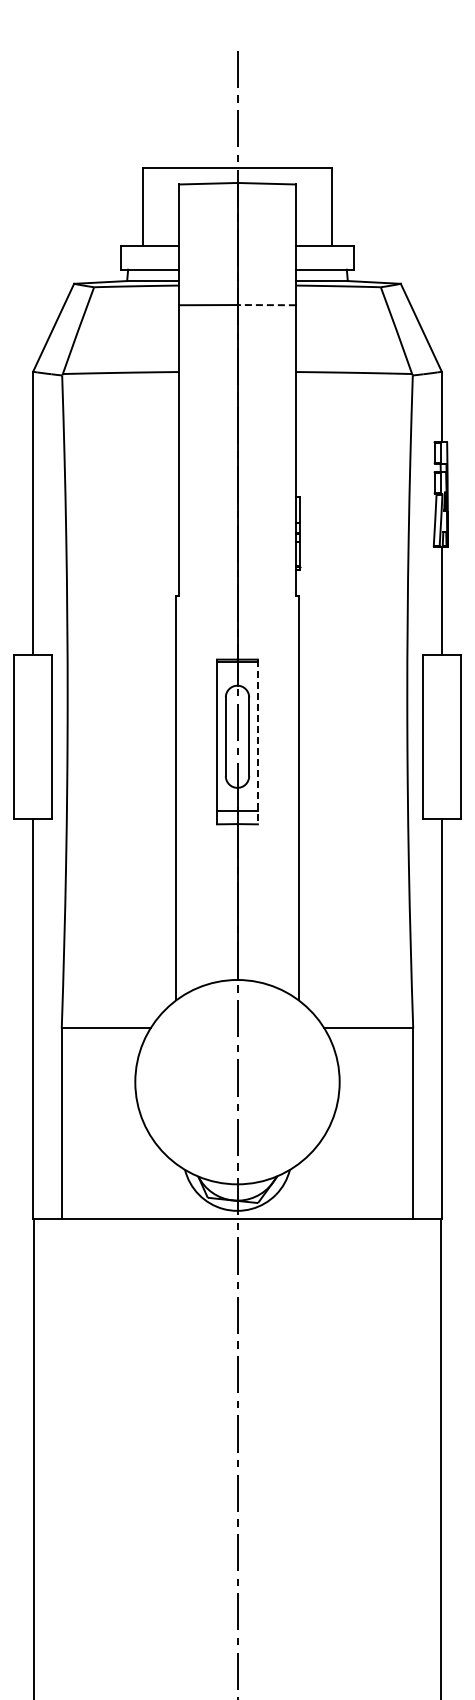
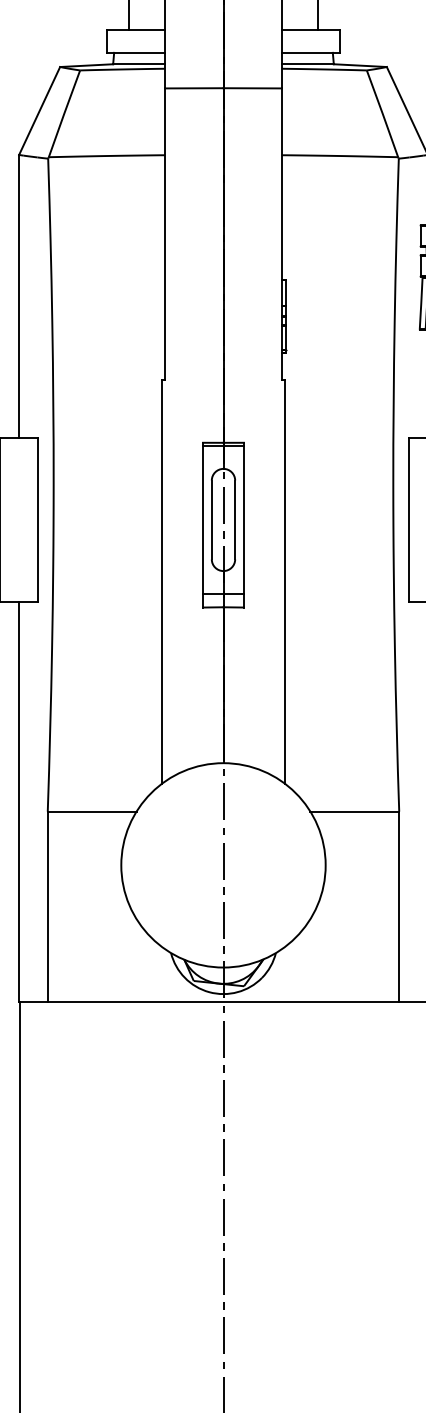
line: (266, 305) -> (252, 88), dashed -> solid
line: (257, 742) -> (243, 525), dashed -> solid

